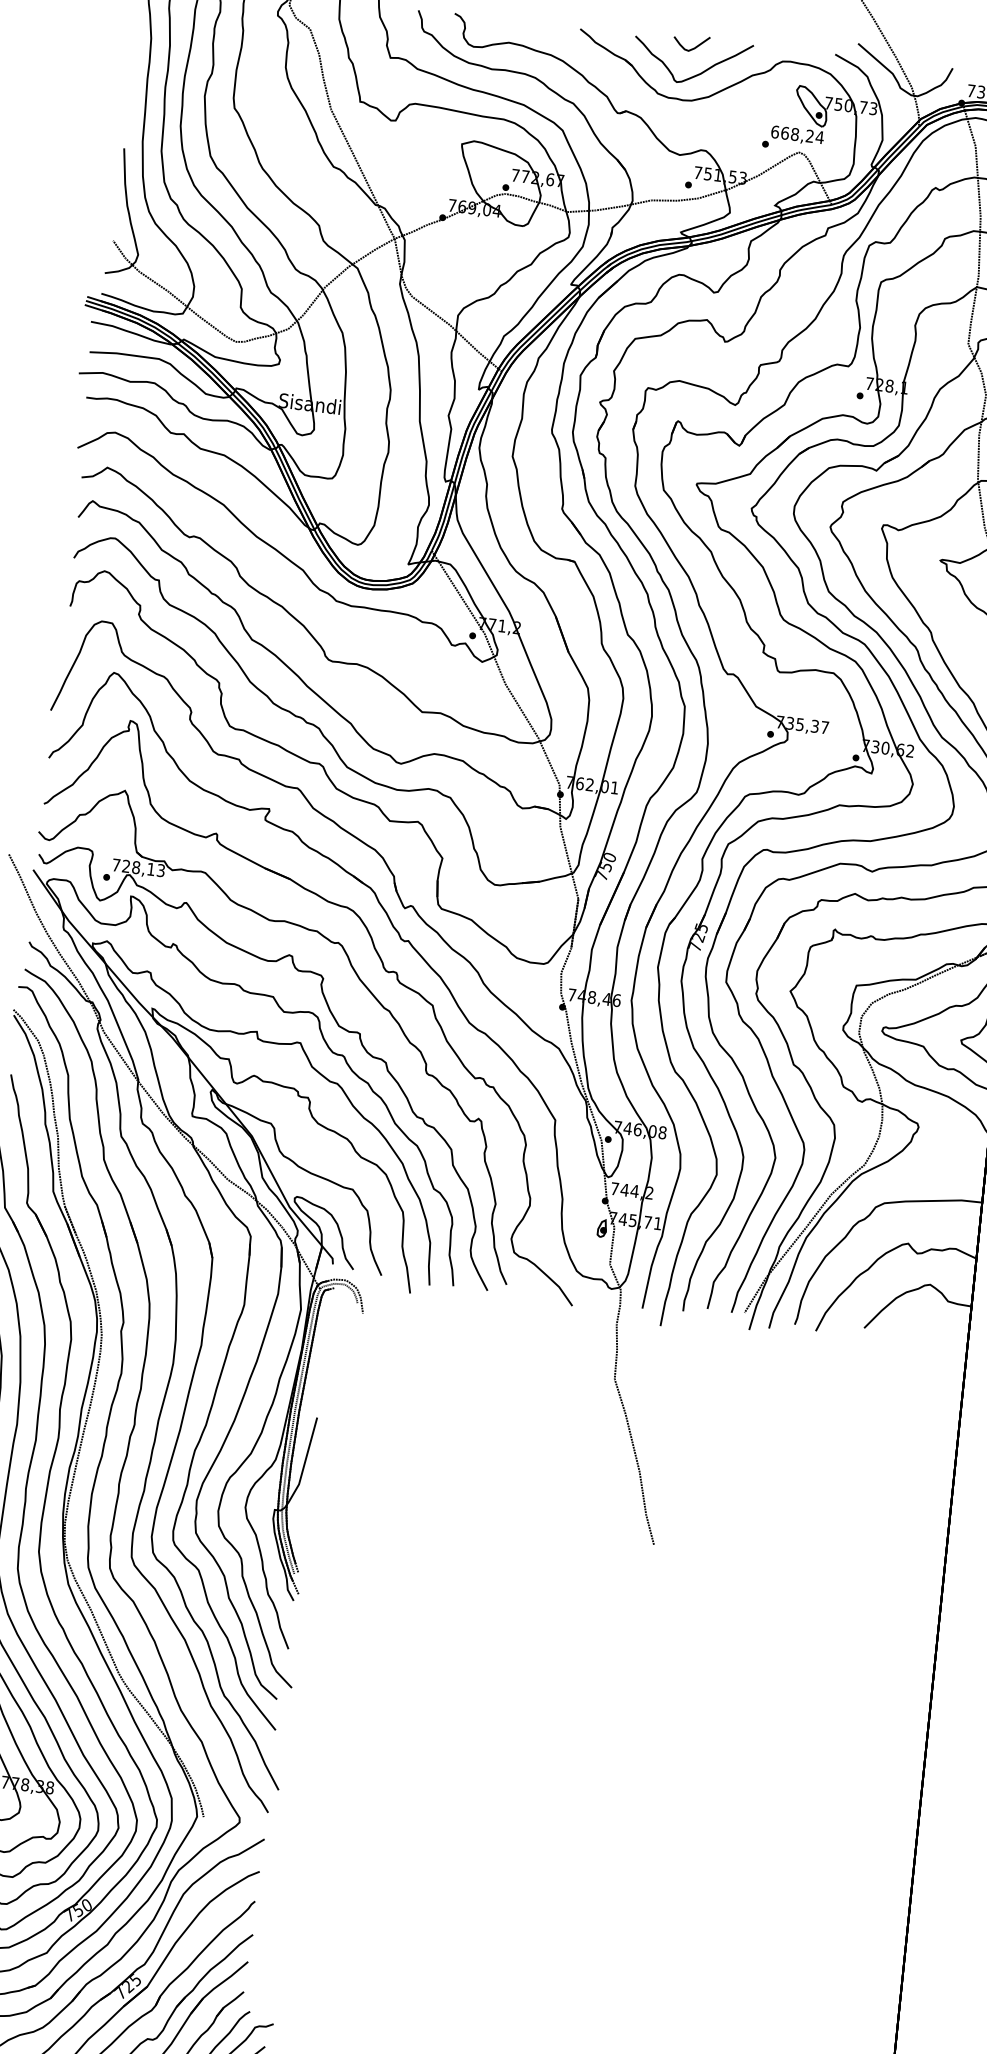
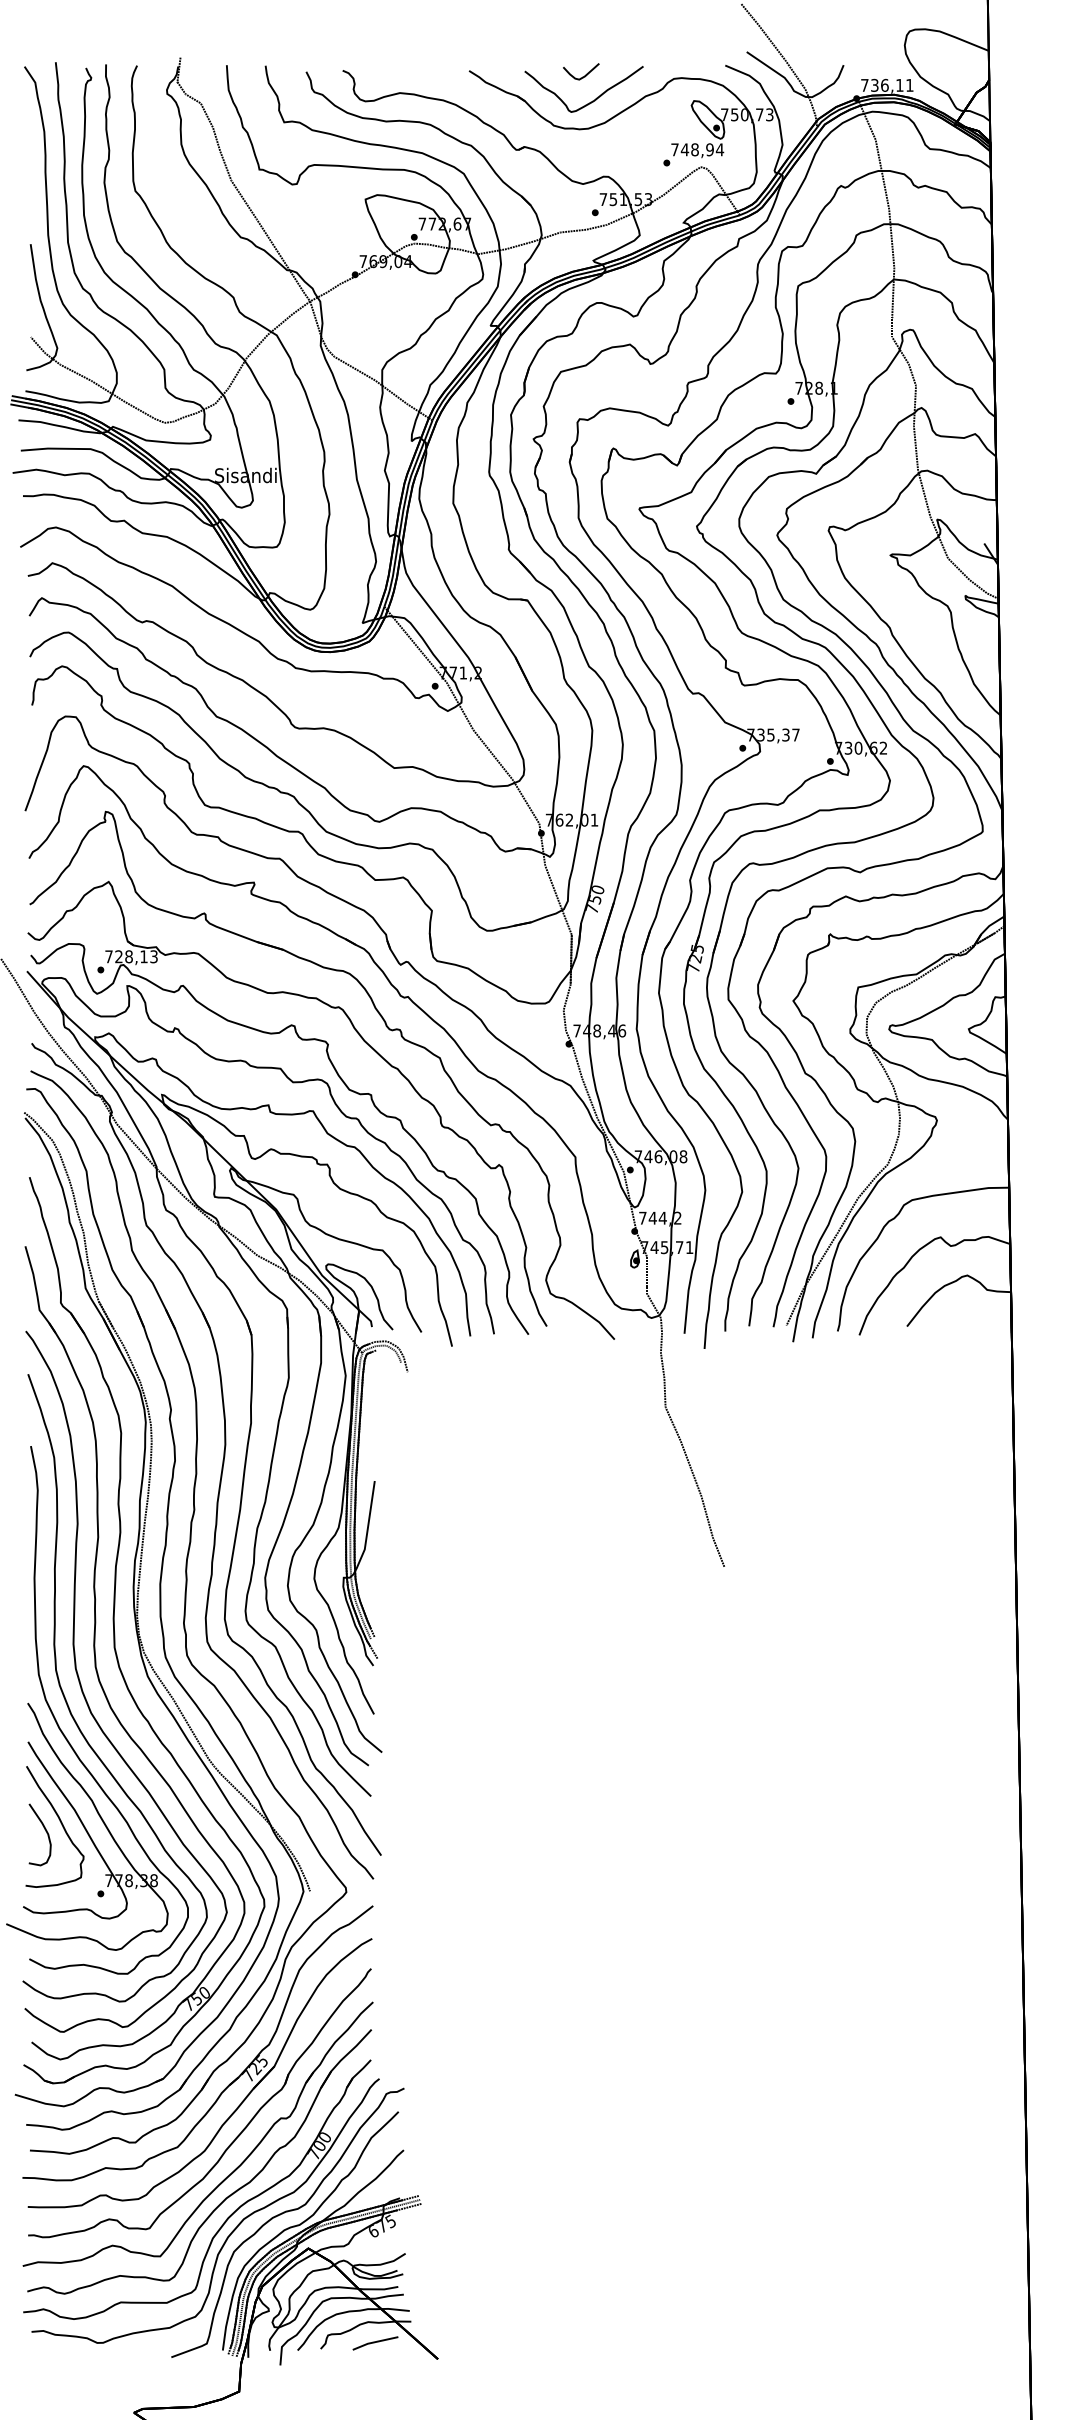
text: (792, 133) -> (692, 149), 668,24 -> 748,94

